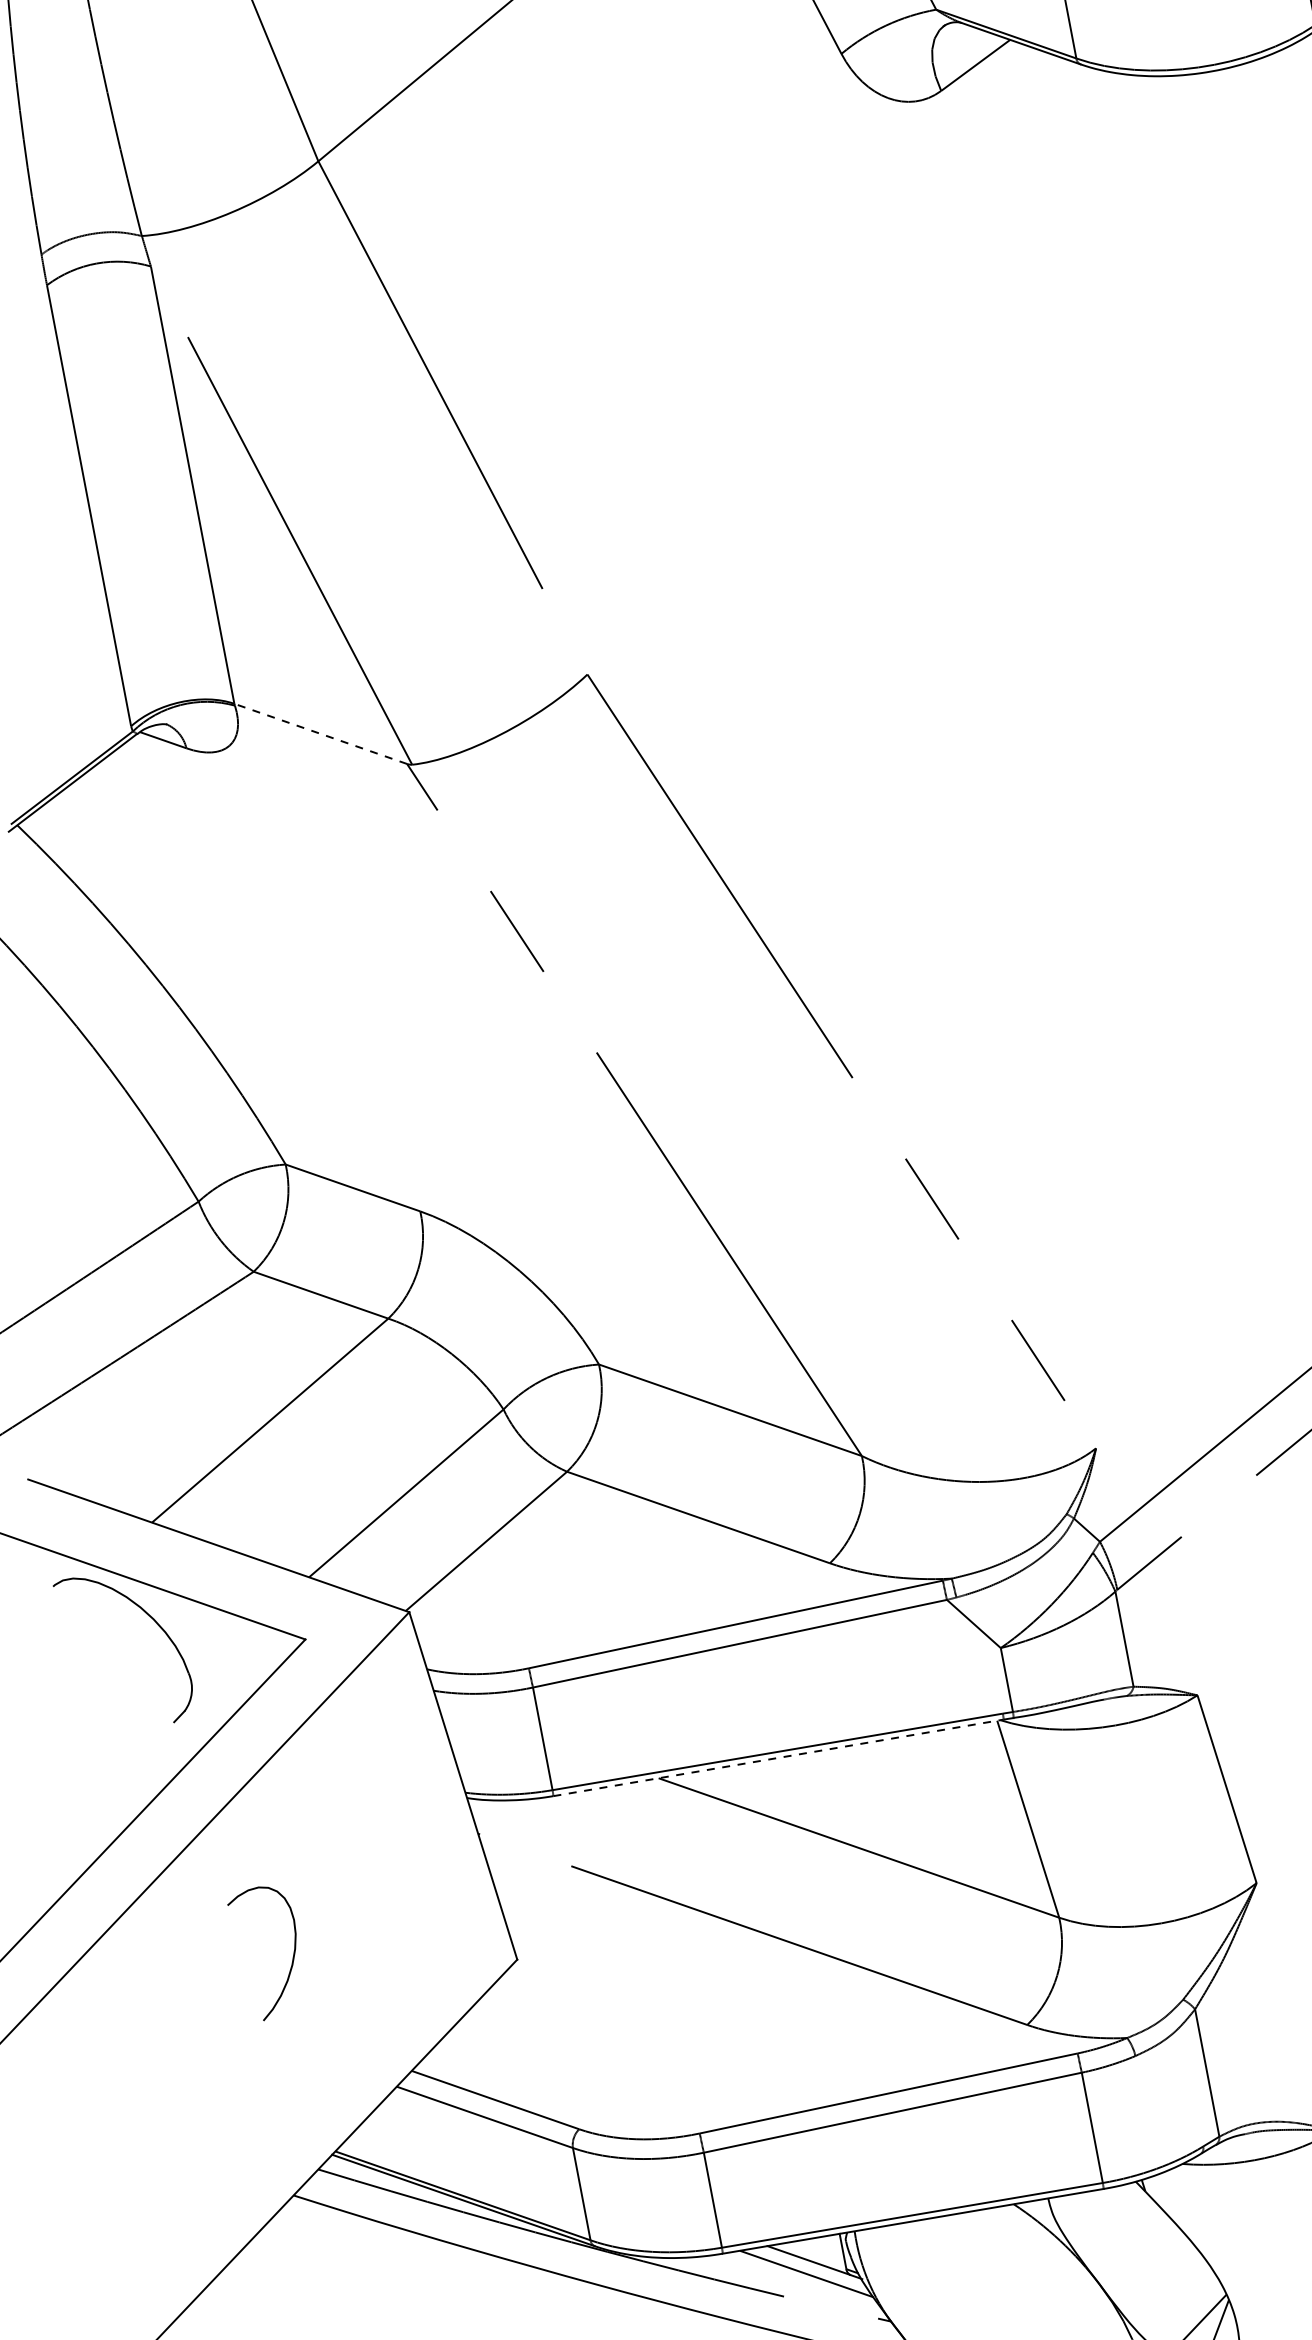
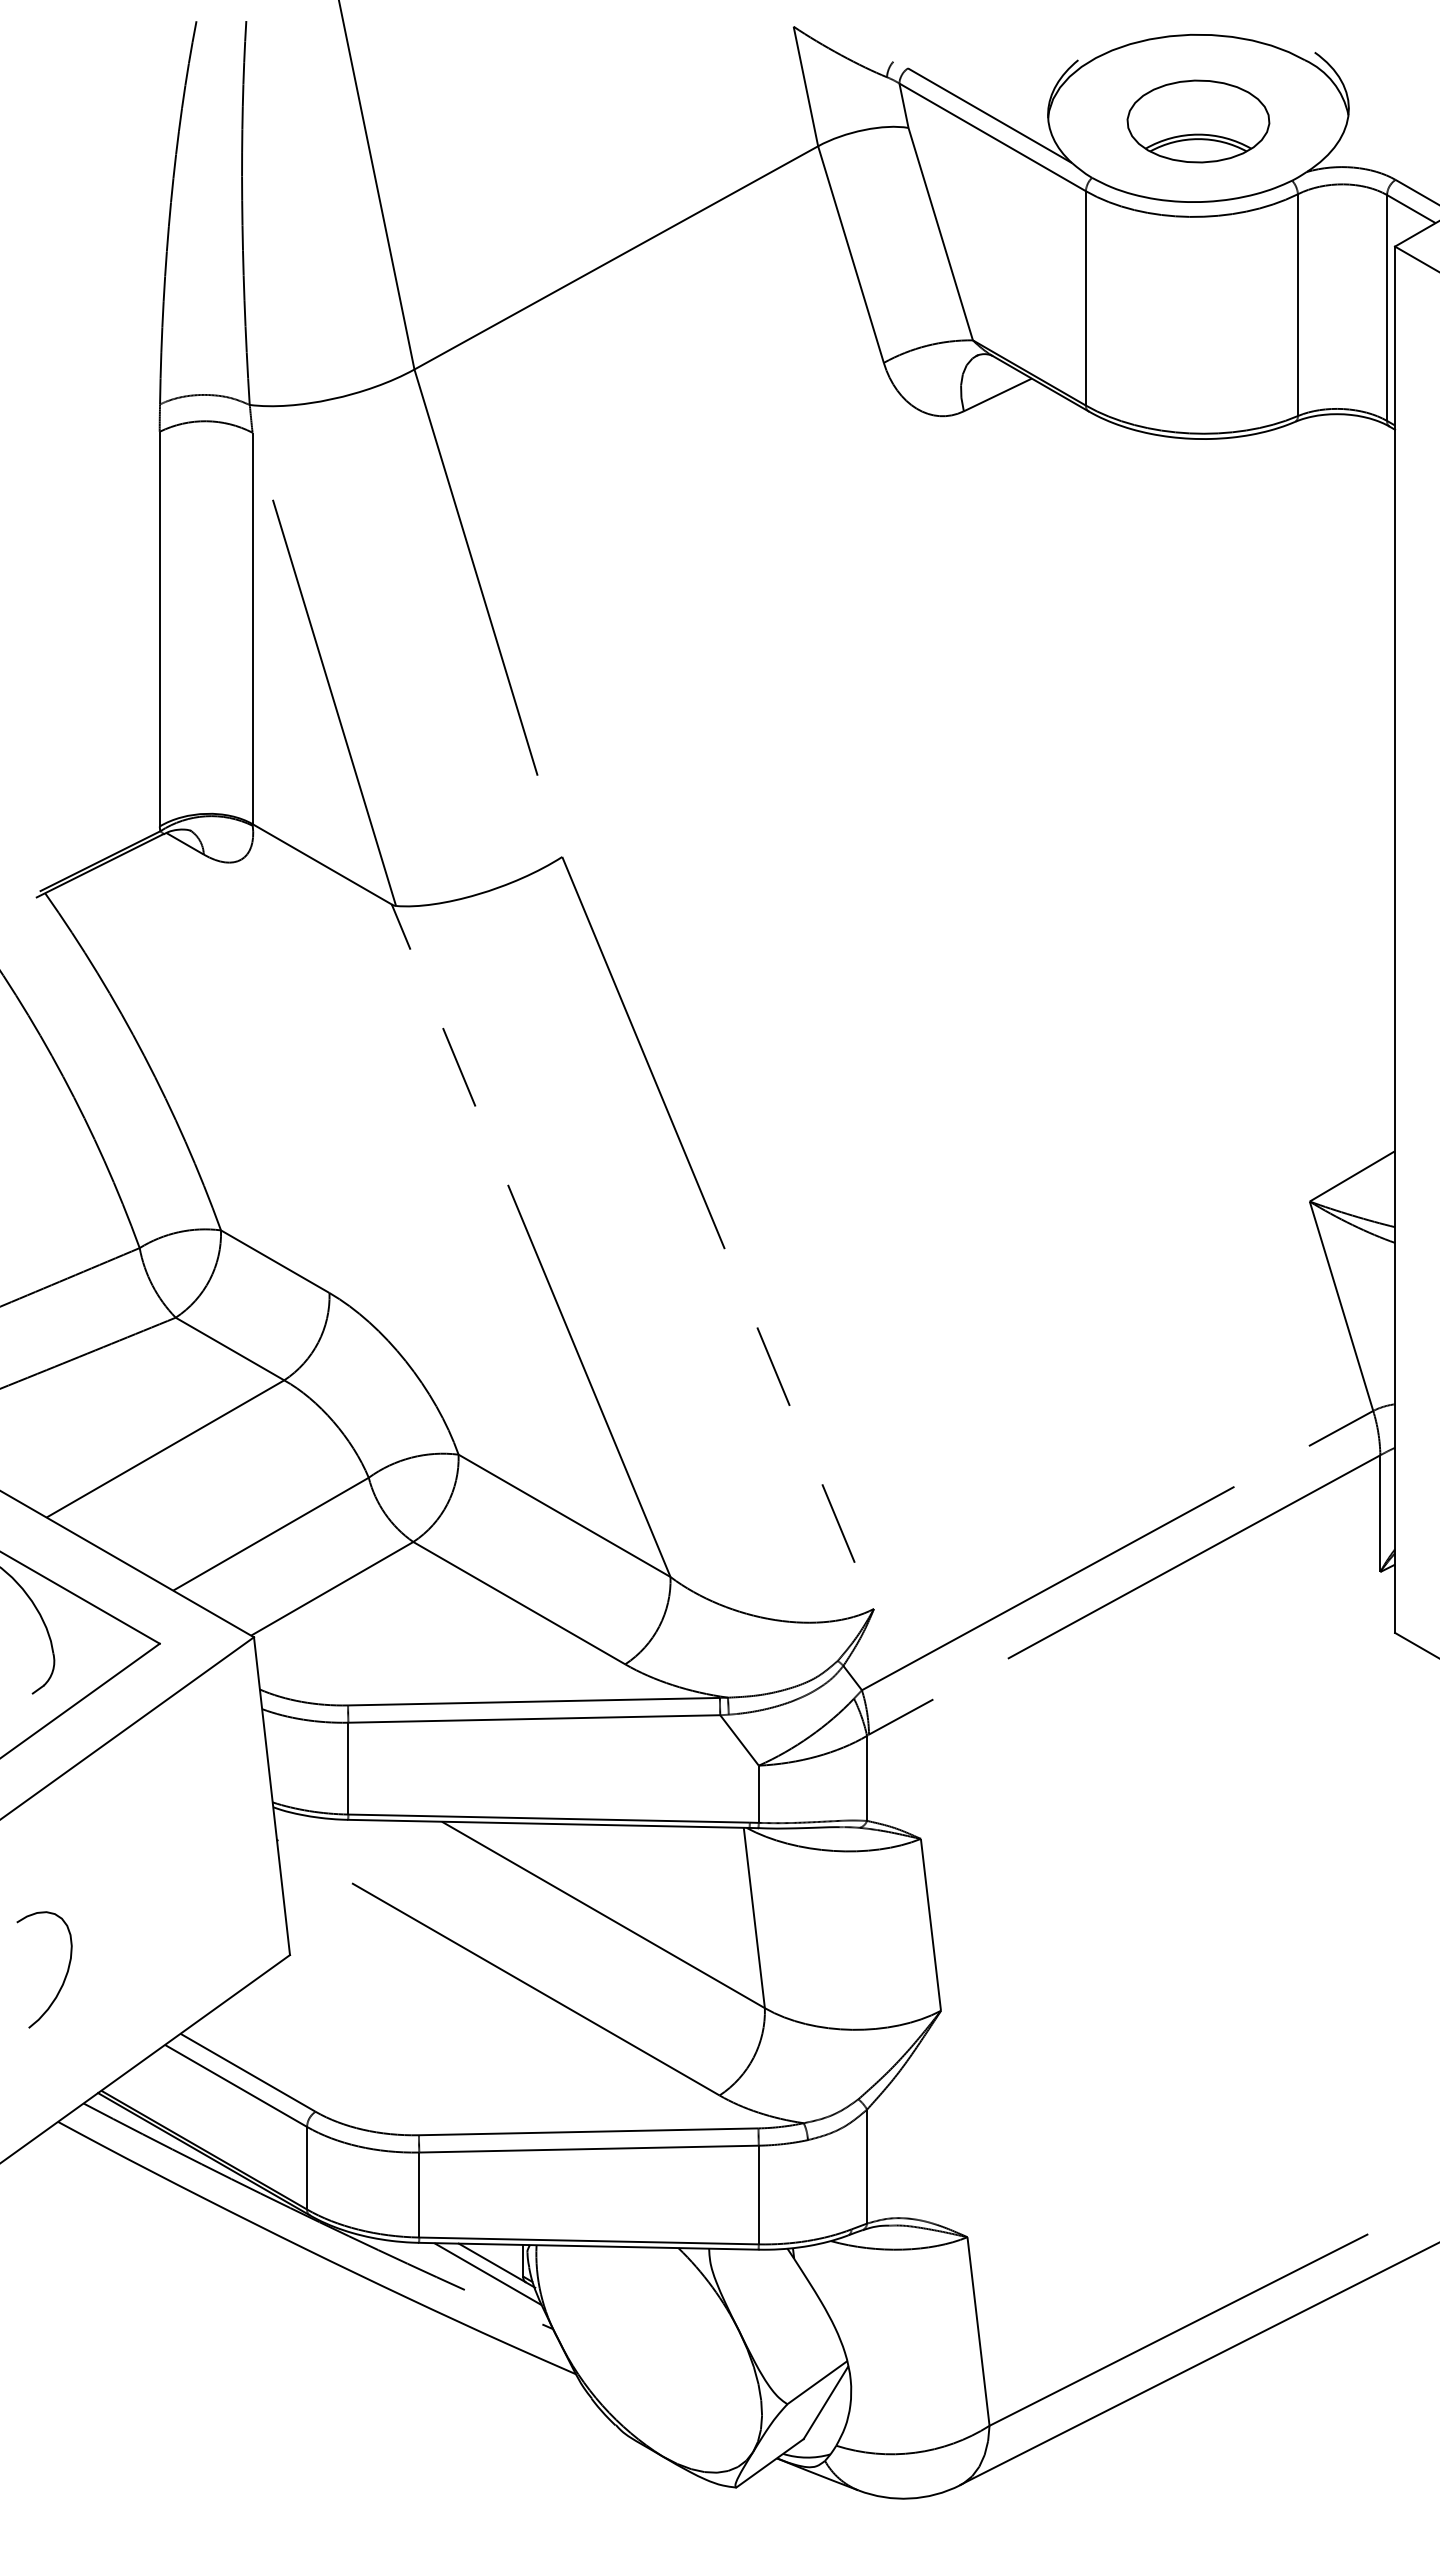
line: (320, 734) -> (321, 864), dashed -> solid
line: (778, 1757) -> (548, 1823), dashed -> solid
curve: (291, 1959) -> (63, 1979), moved

